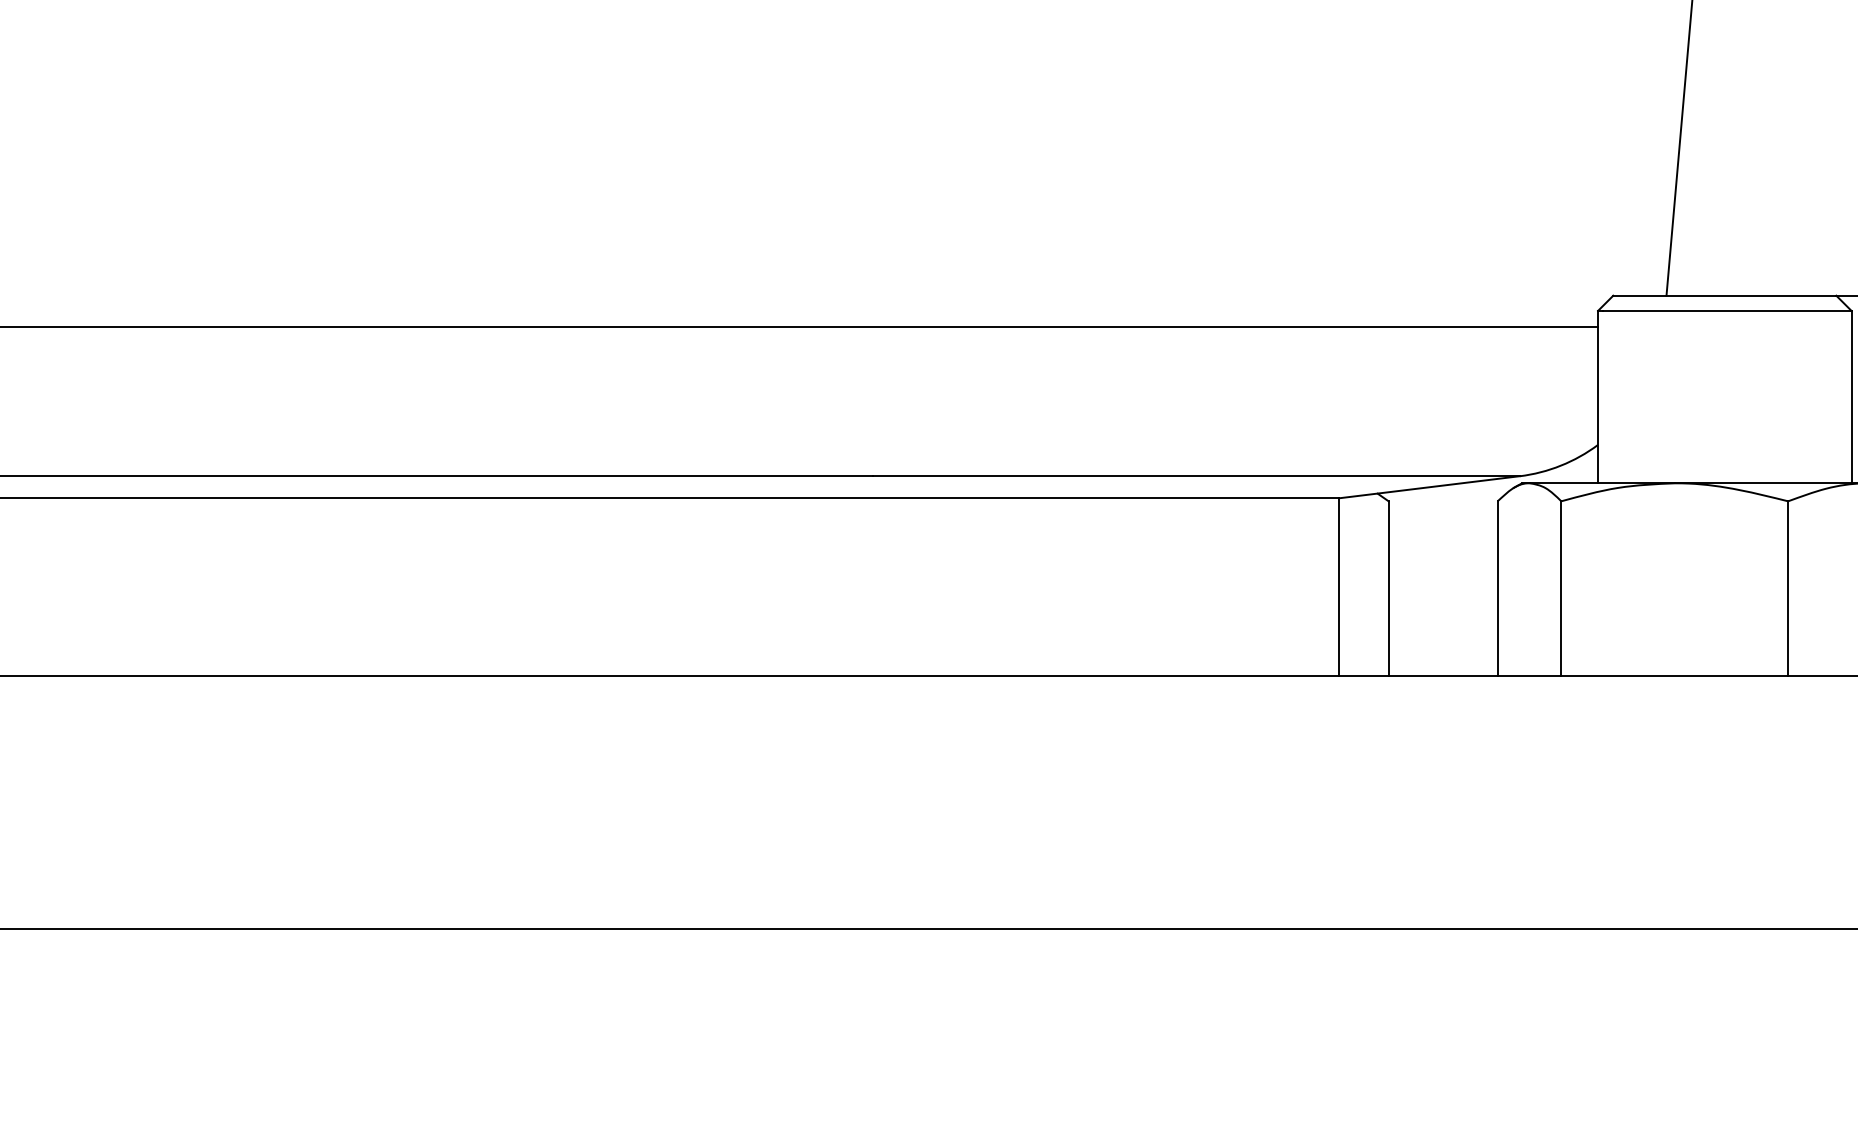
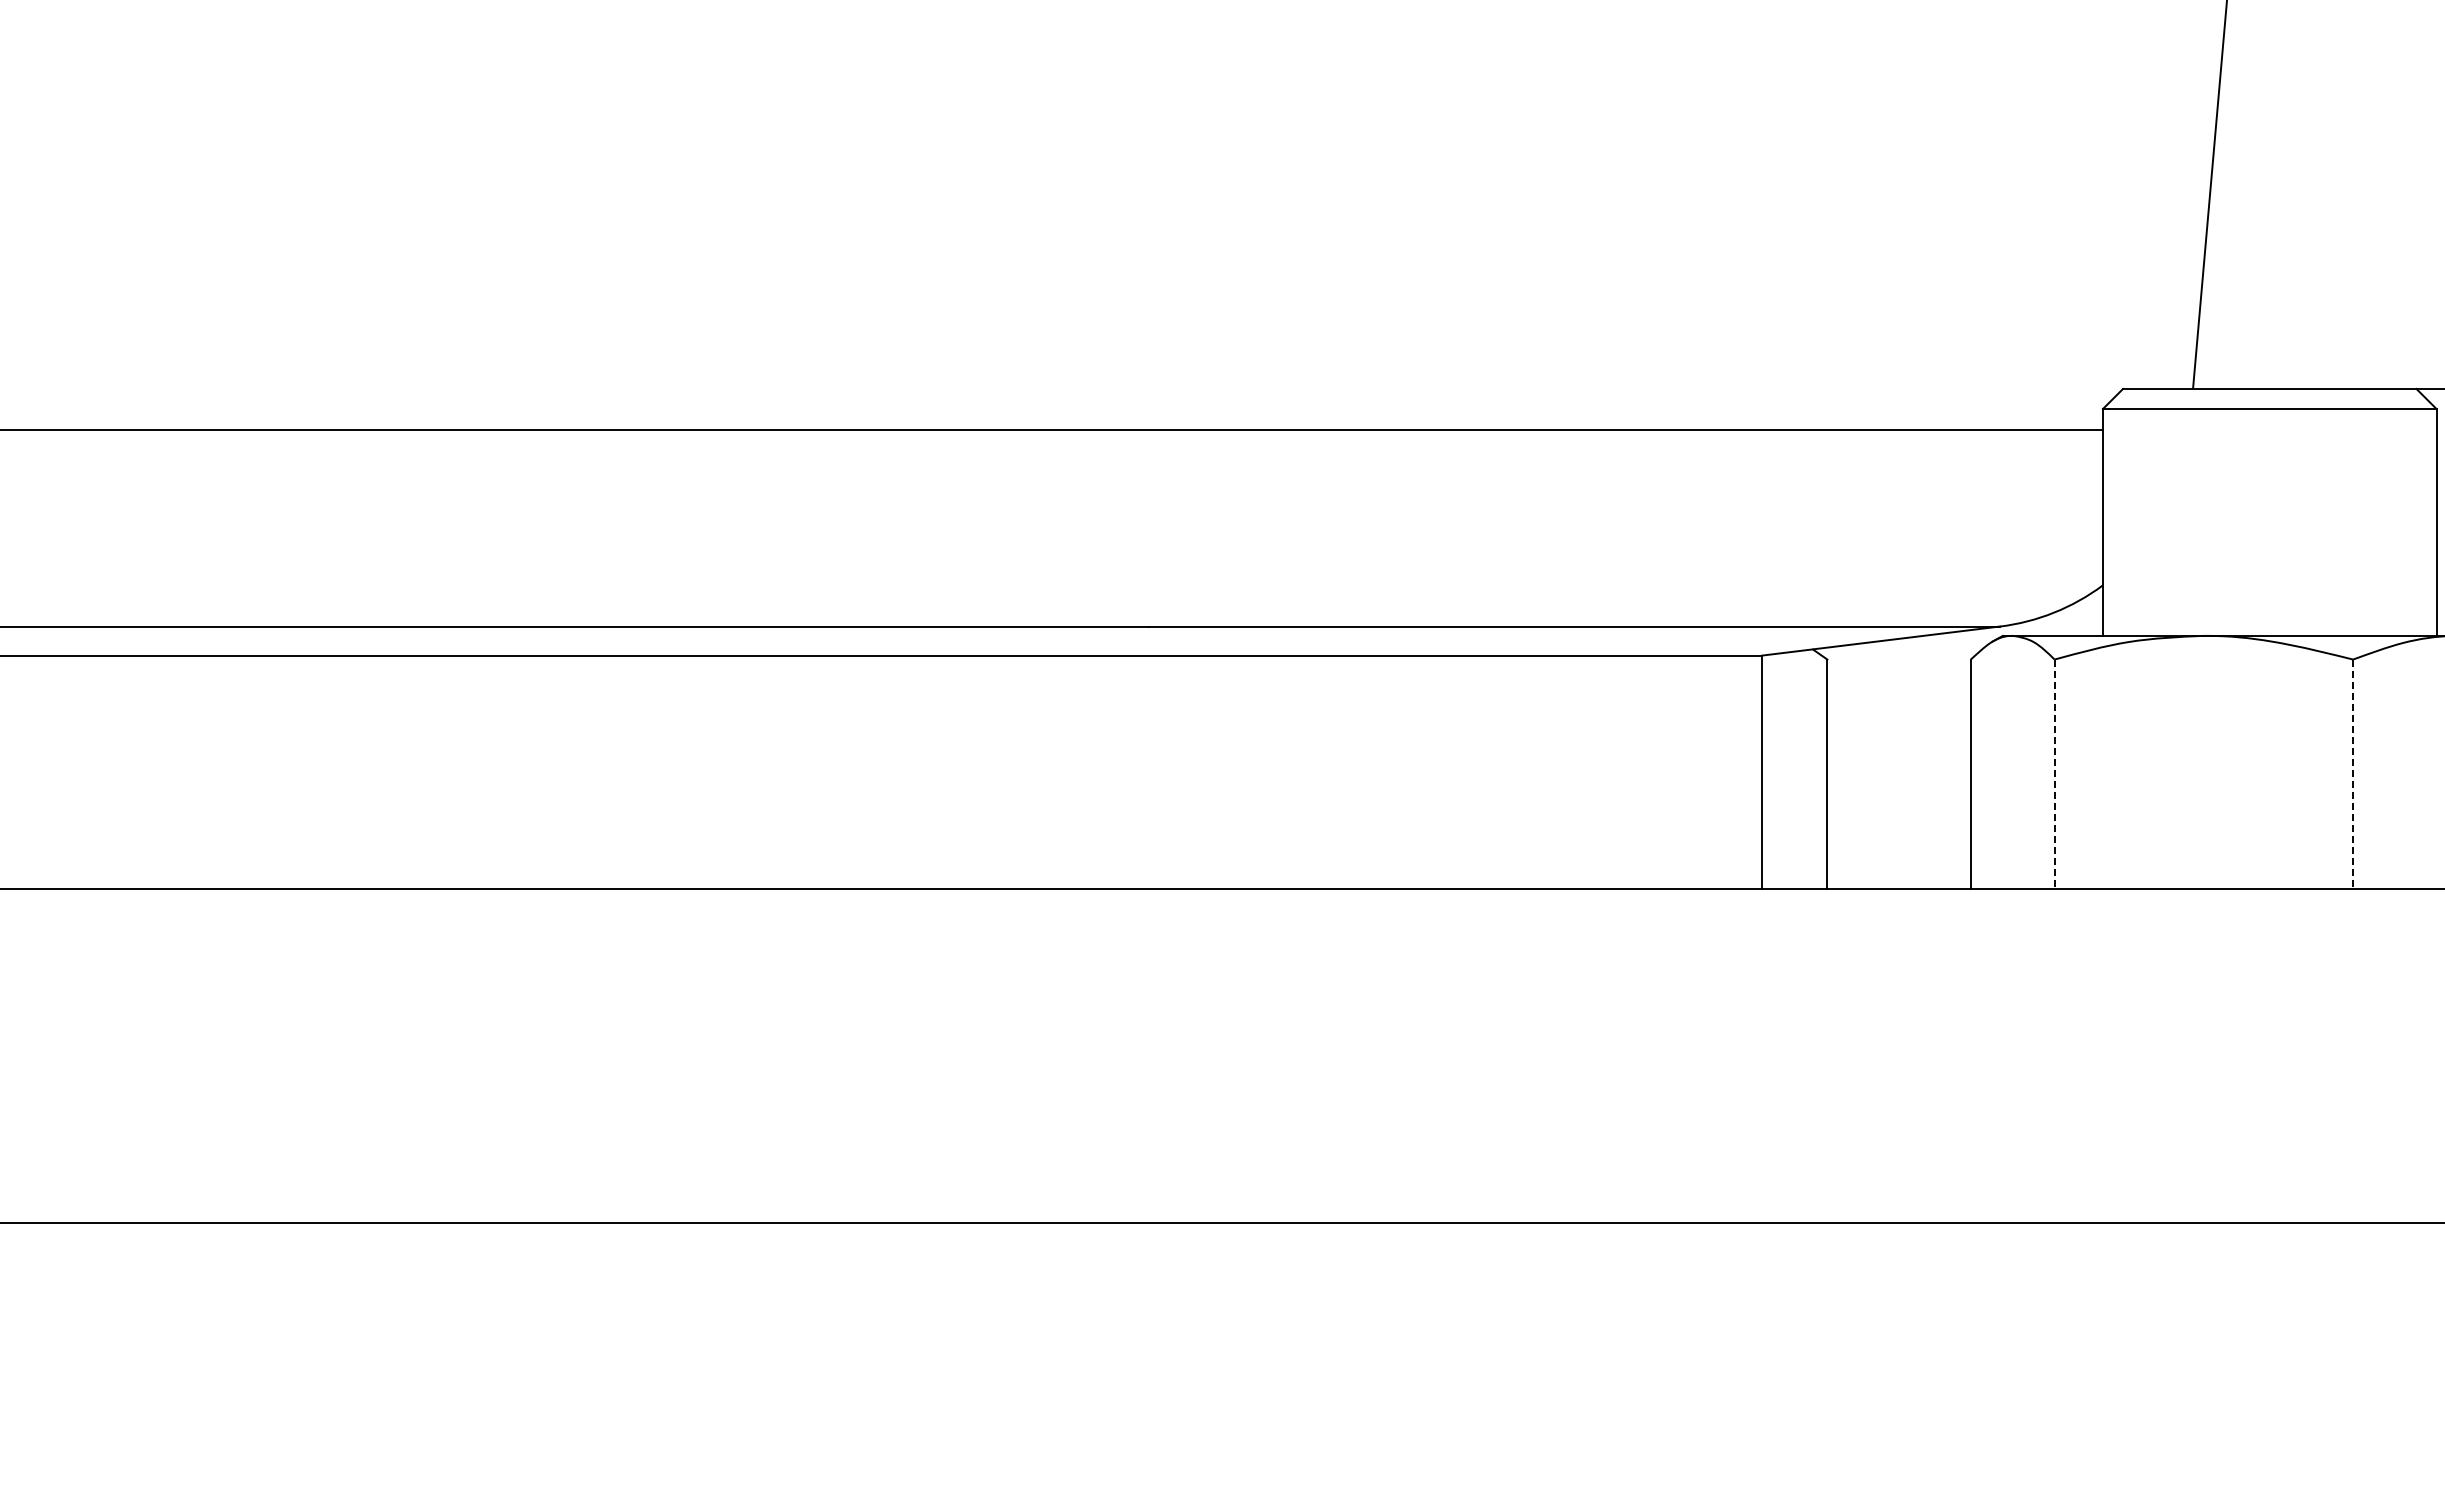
line: (1561, 588) -> (2054, 774), solid -> dashed
line: (1788, 588) -> (2353, 774), solid -> dashed

